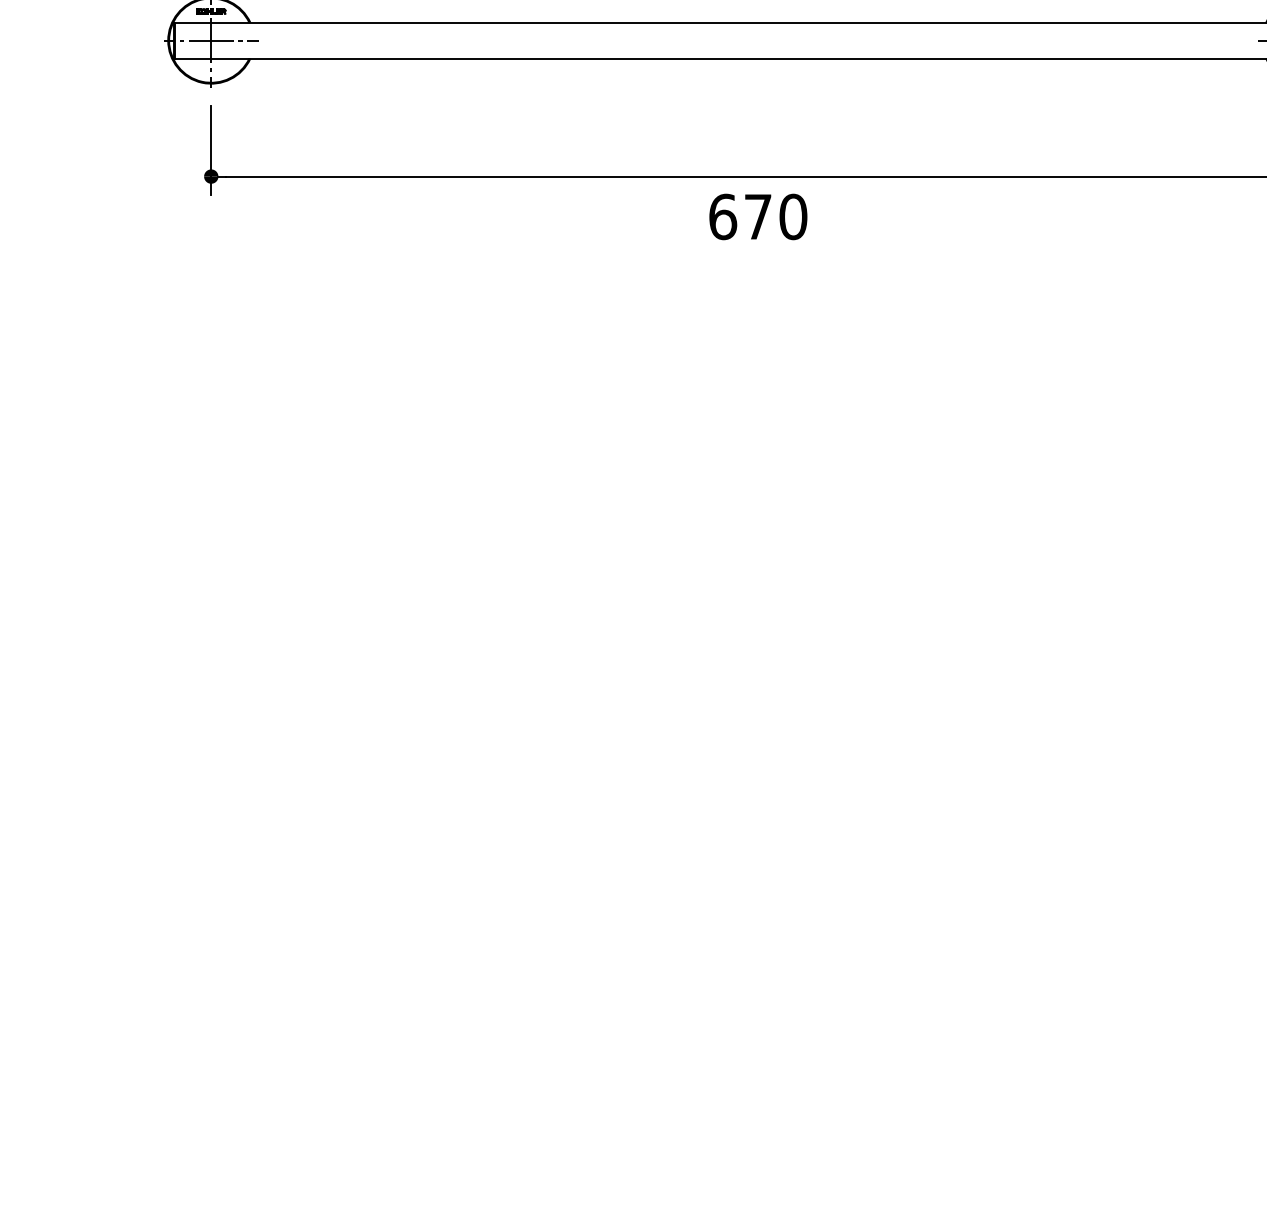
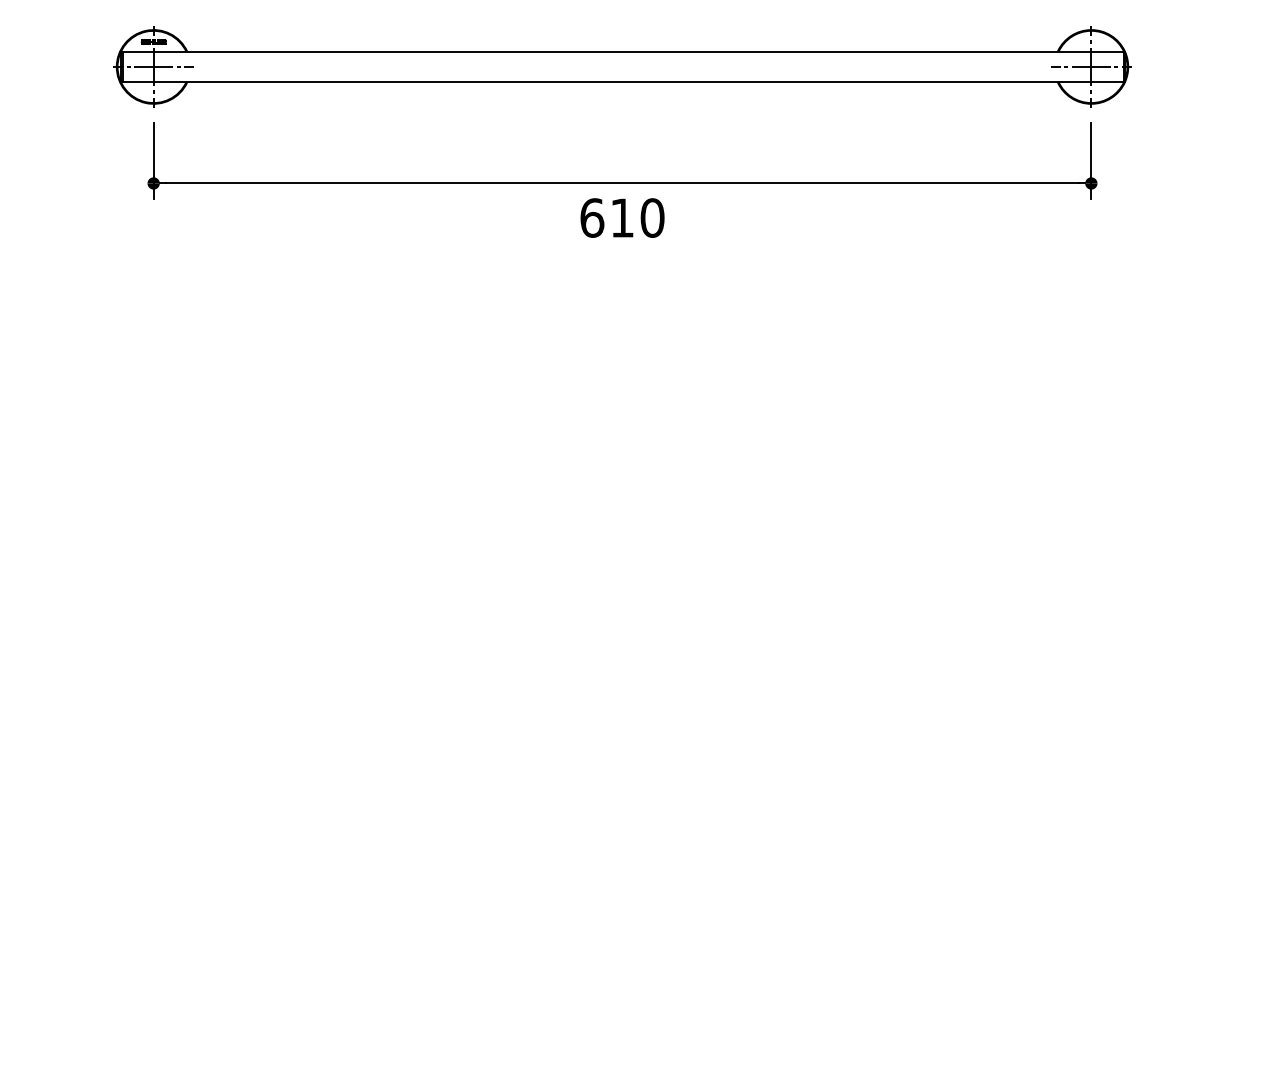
text: (758, 216) -> (622, 217), 670 -> 610

